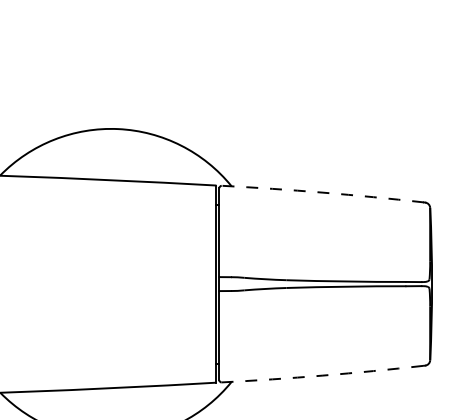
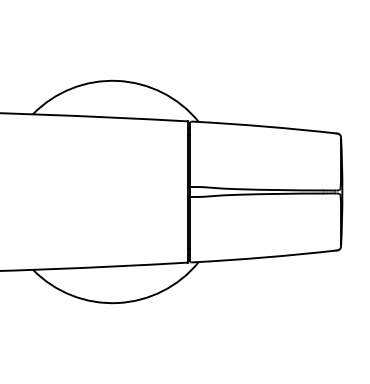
arc: (323, 192) -> (264, 126), dashed -> solid
arc: (323, 375) -> (264, 257), dashed -> solid

